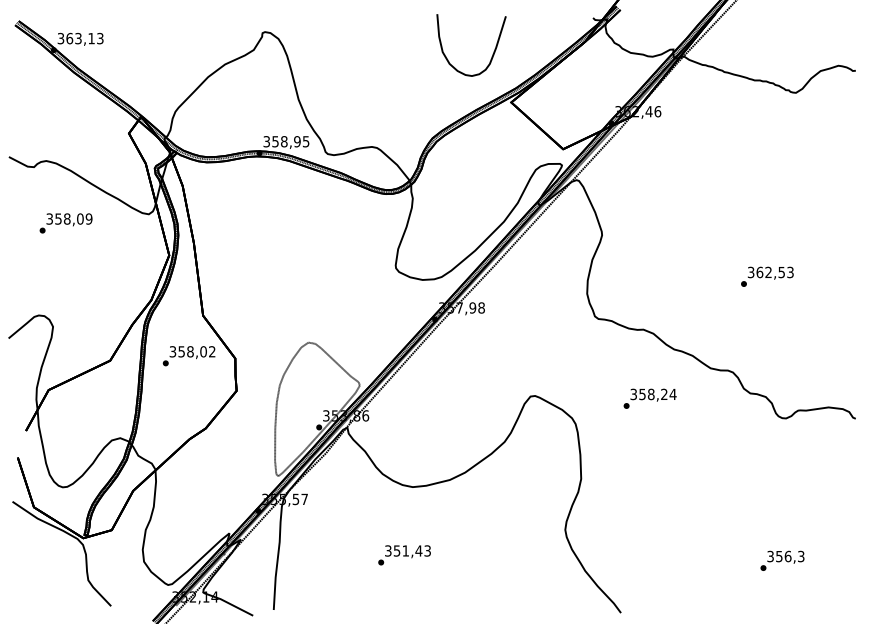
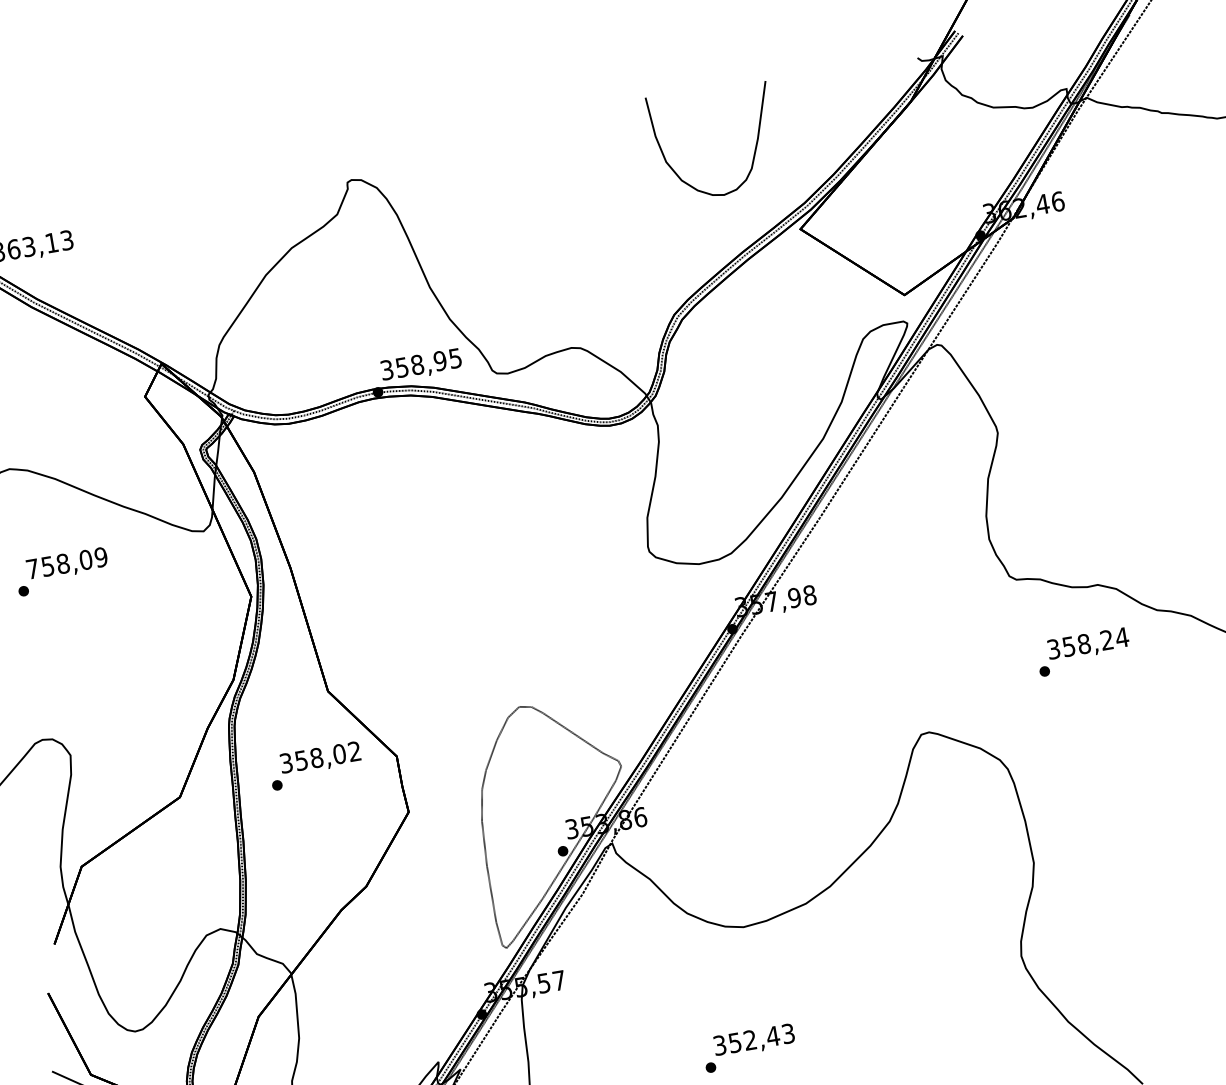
text: (49, 218) -> (32, 568), 358,09 -> 758,09
text: (649, 398) -> (1082, 651), moved
text: (405, 550) -> (749, 1039), 351,43 -> 352,43

